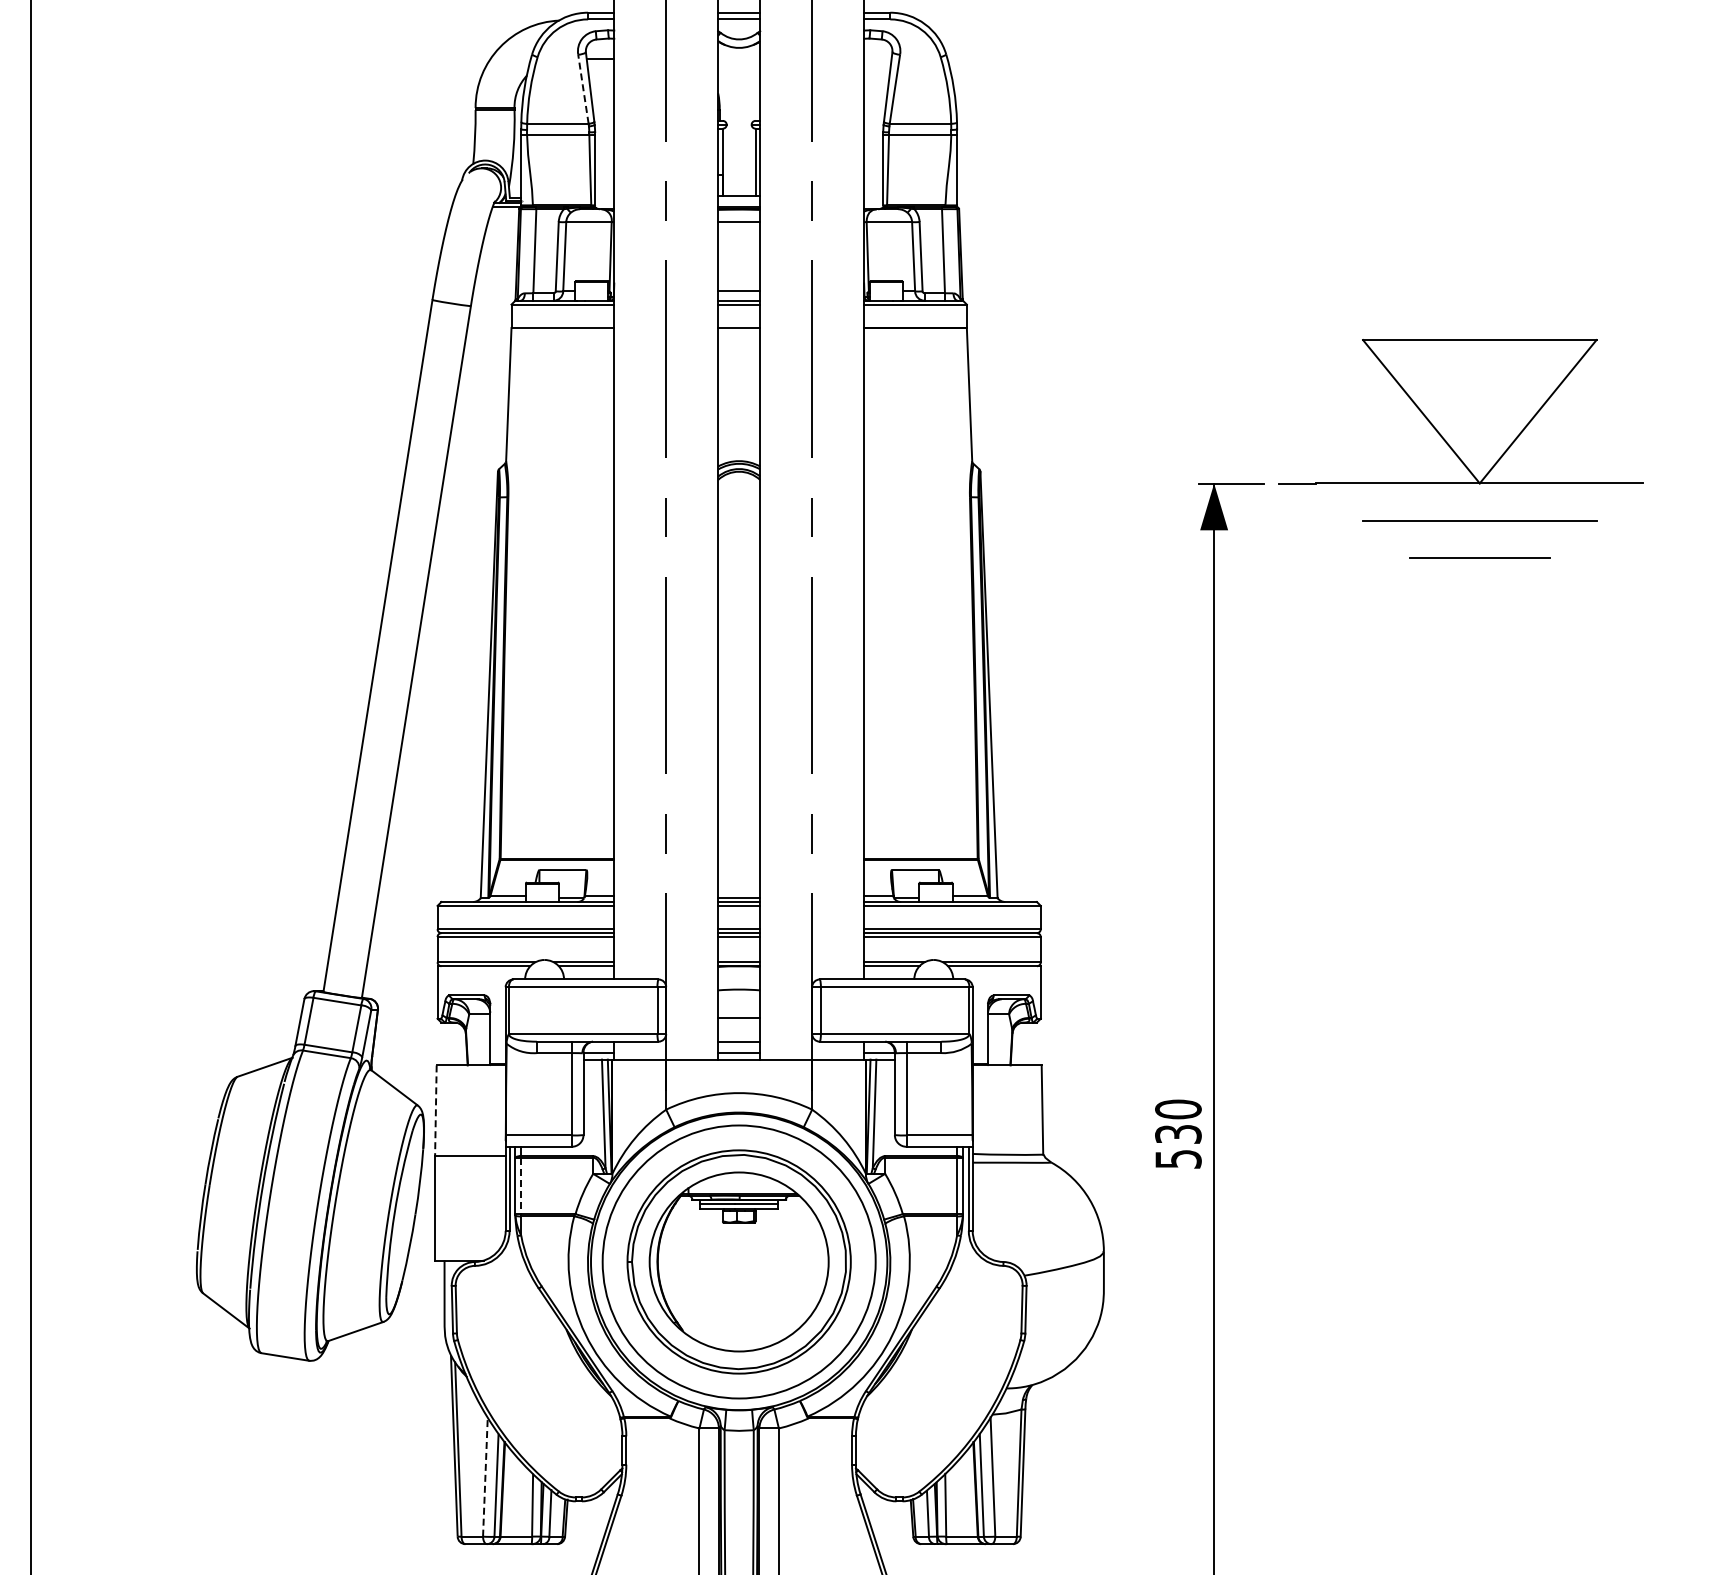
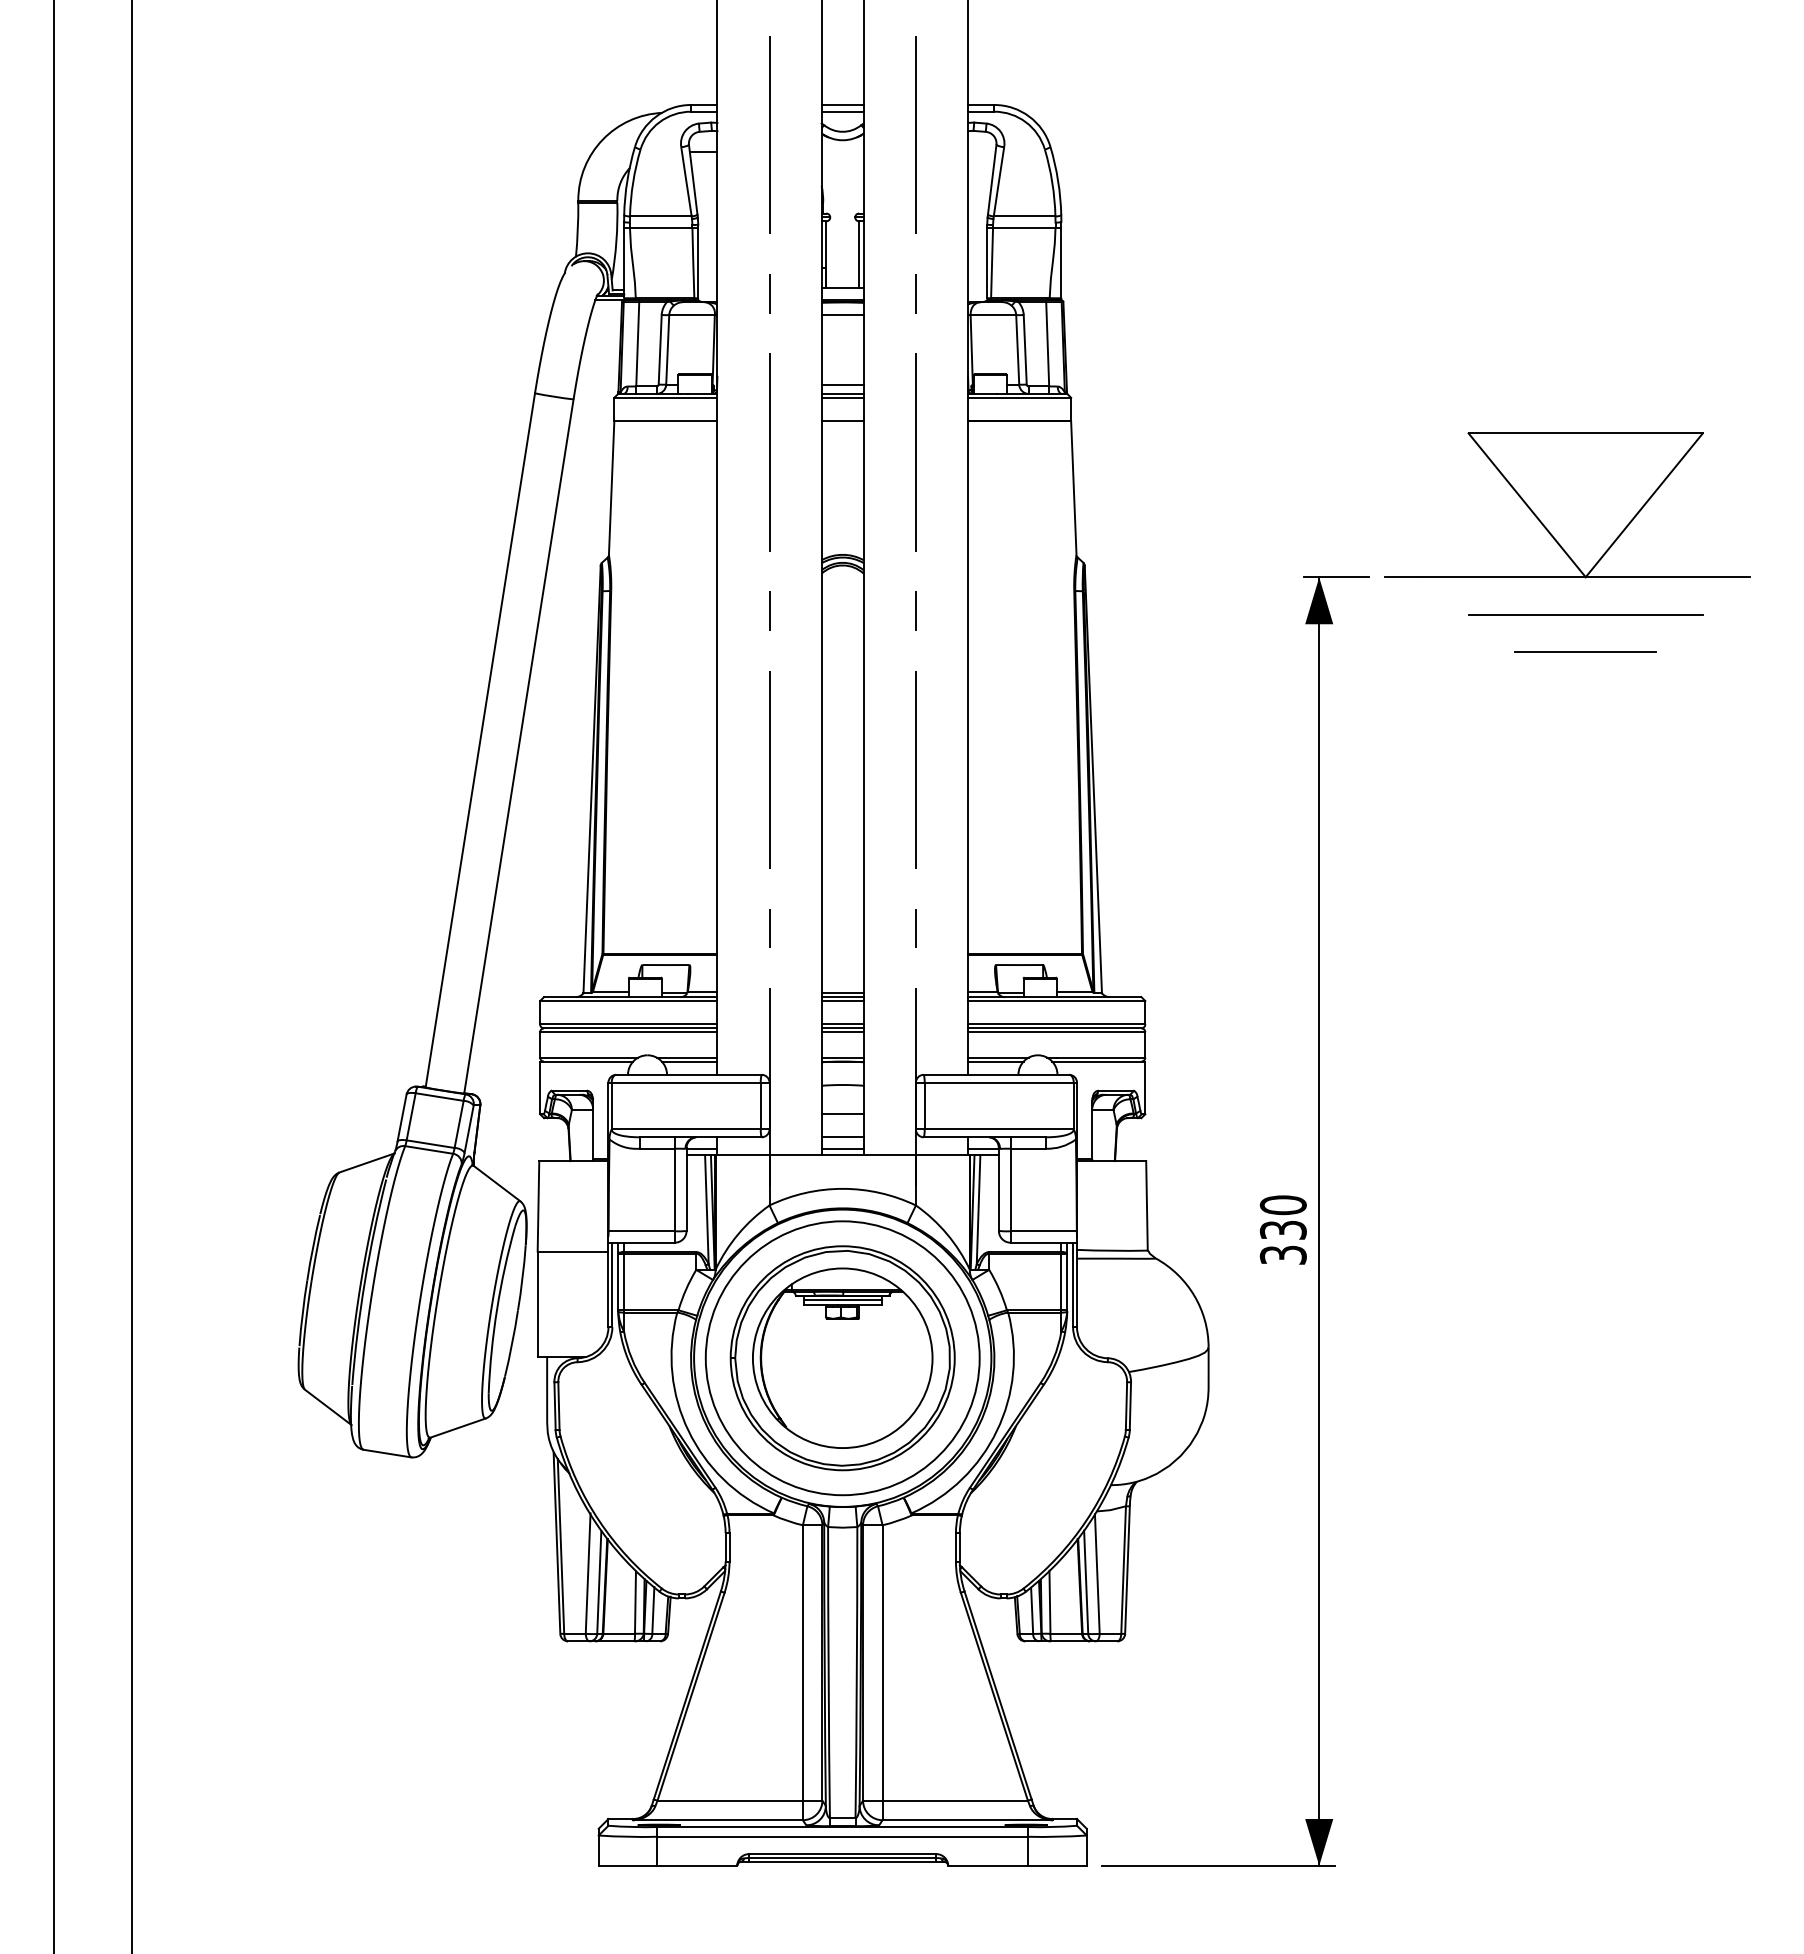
line: (583, 88) -> (686, 181), dashed -> solid
line: (435, 1110) -> (538, 1206), dashed -> solid
text: (1177, 1158) -> (1282, 1254), 530 -> 330
line: (521, 1186) -> (624, 1282), dashed -> solid
line: (485, 1476) -> (588, 1573), dashed -> solid

